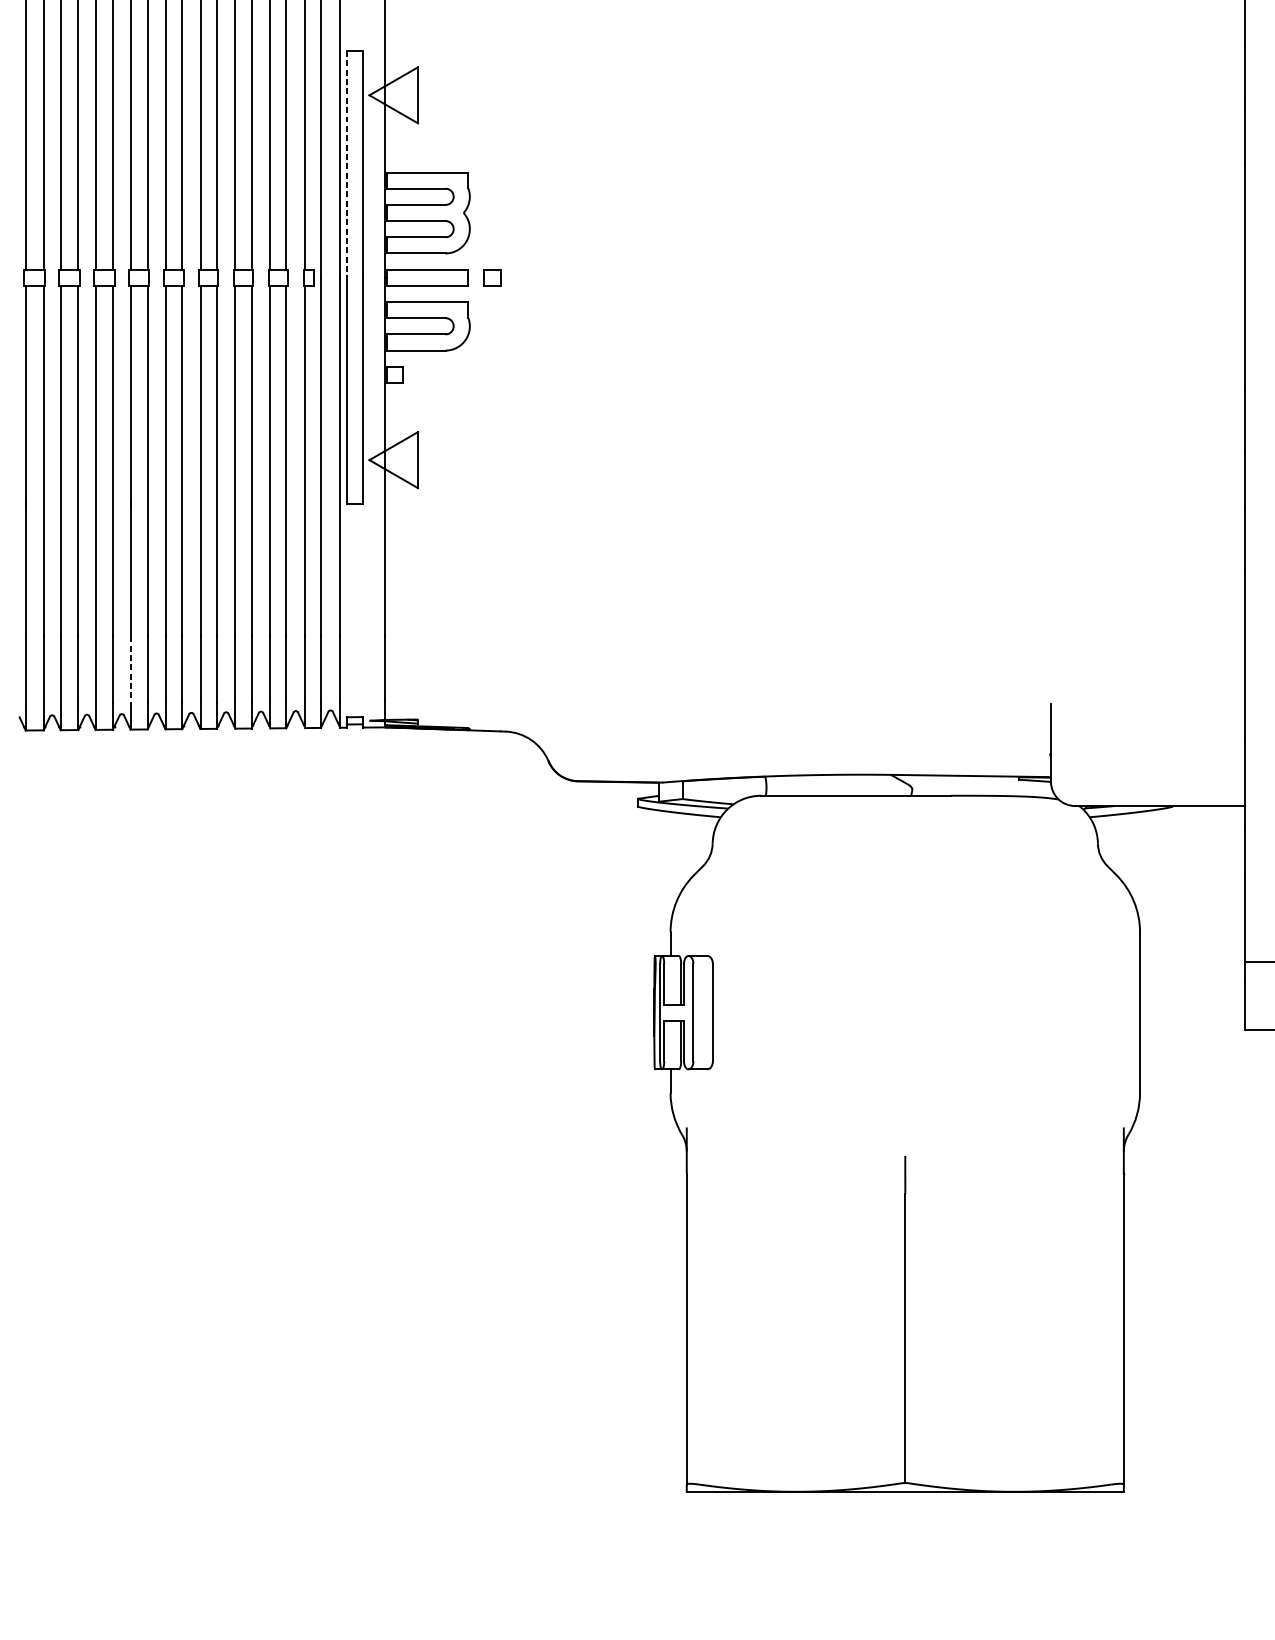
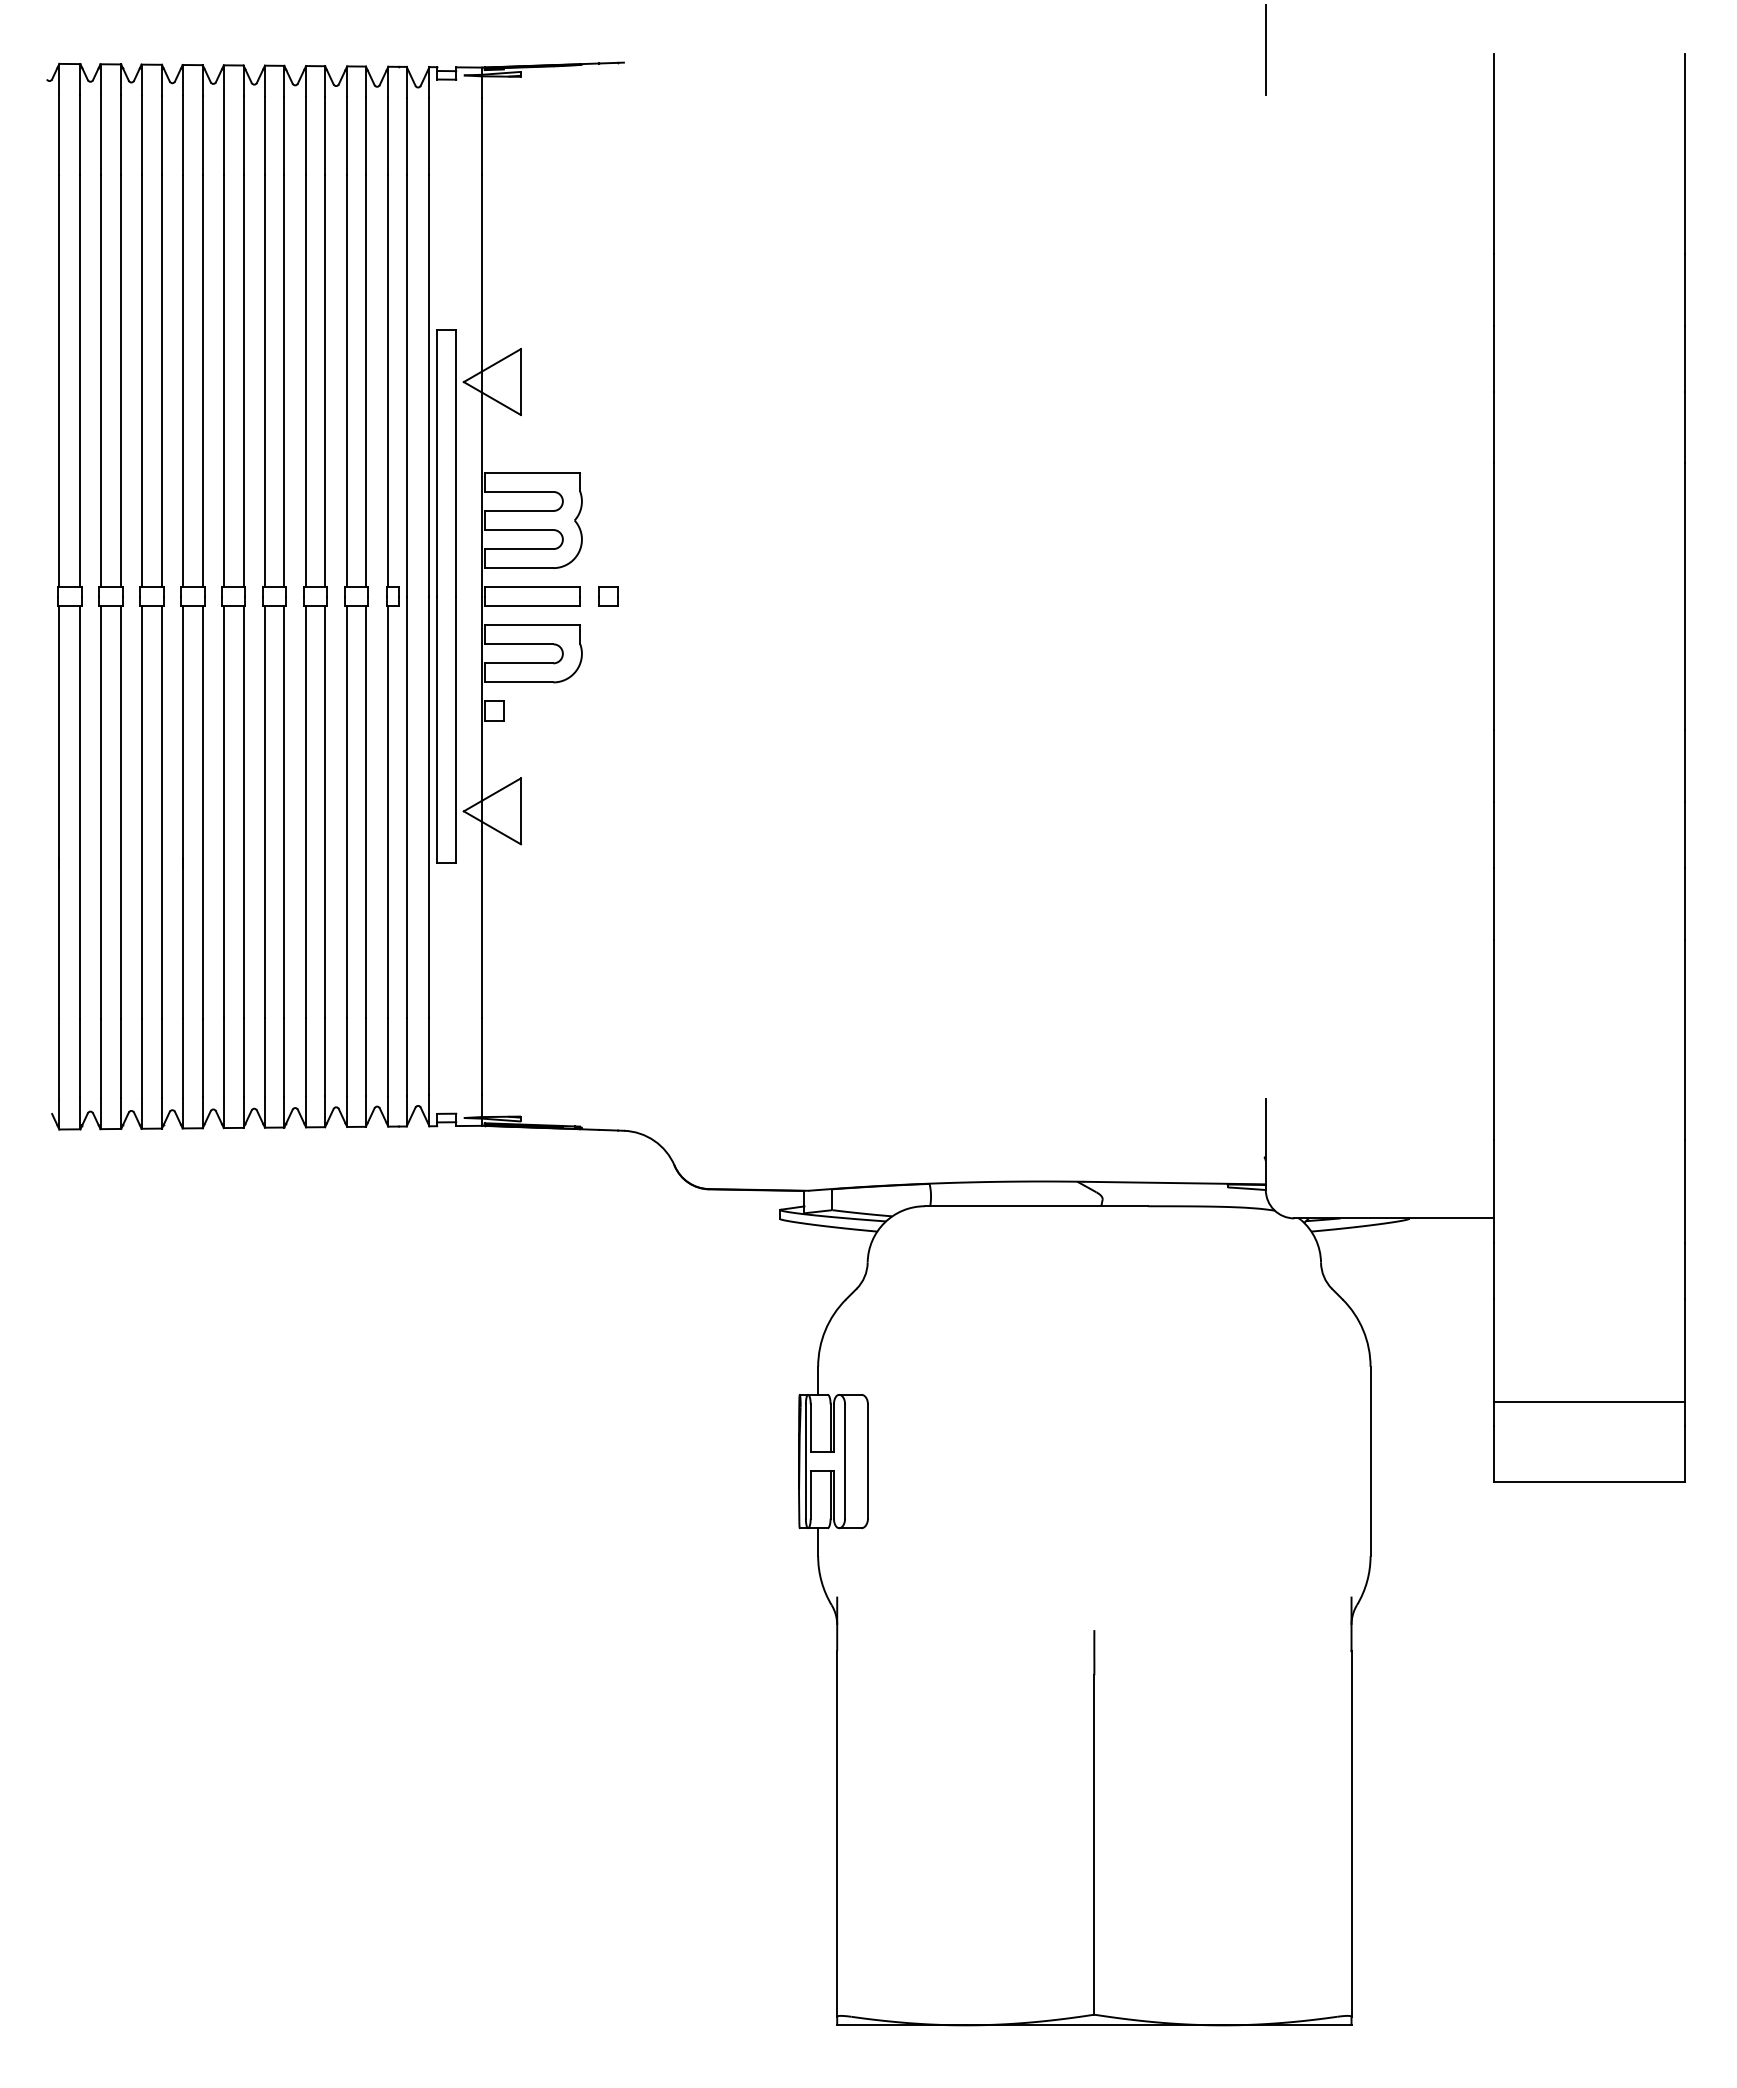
line: (347, 164) -> (437, 463), dashed -> solid
line: (130, 670) -> (182, 1058), dashed -> solid

